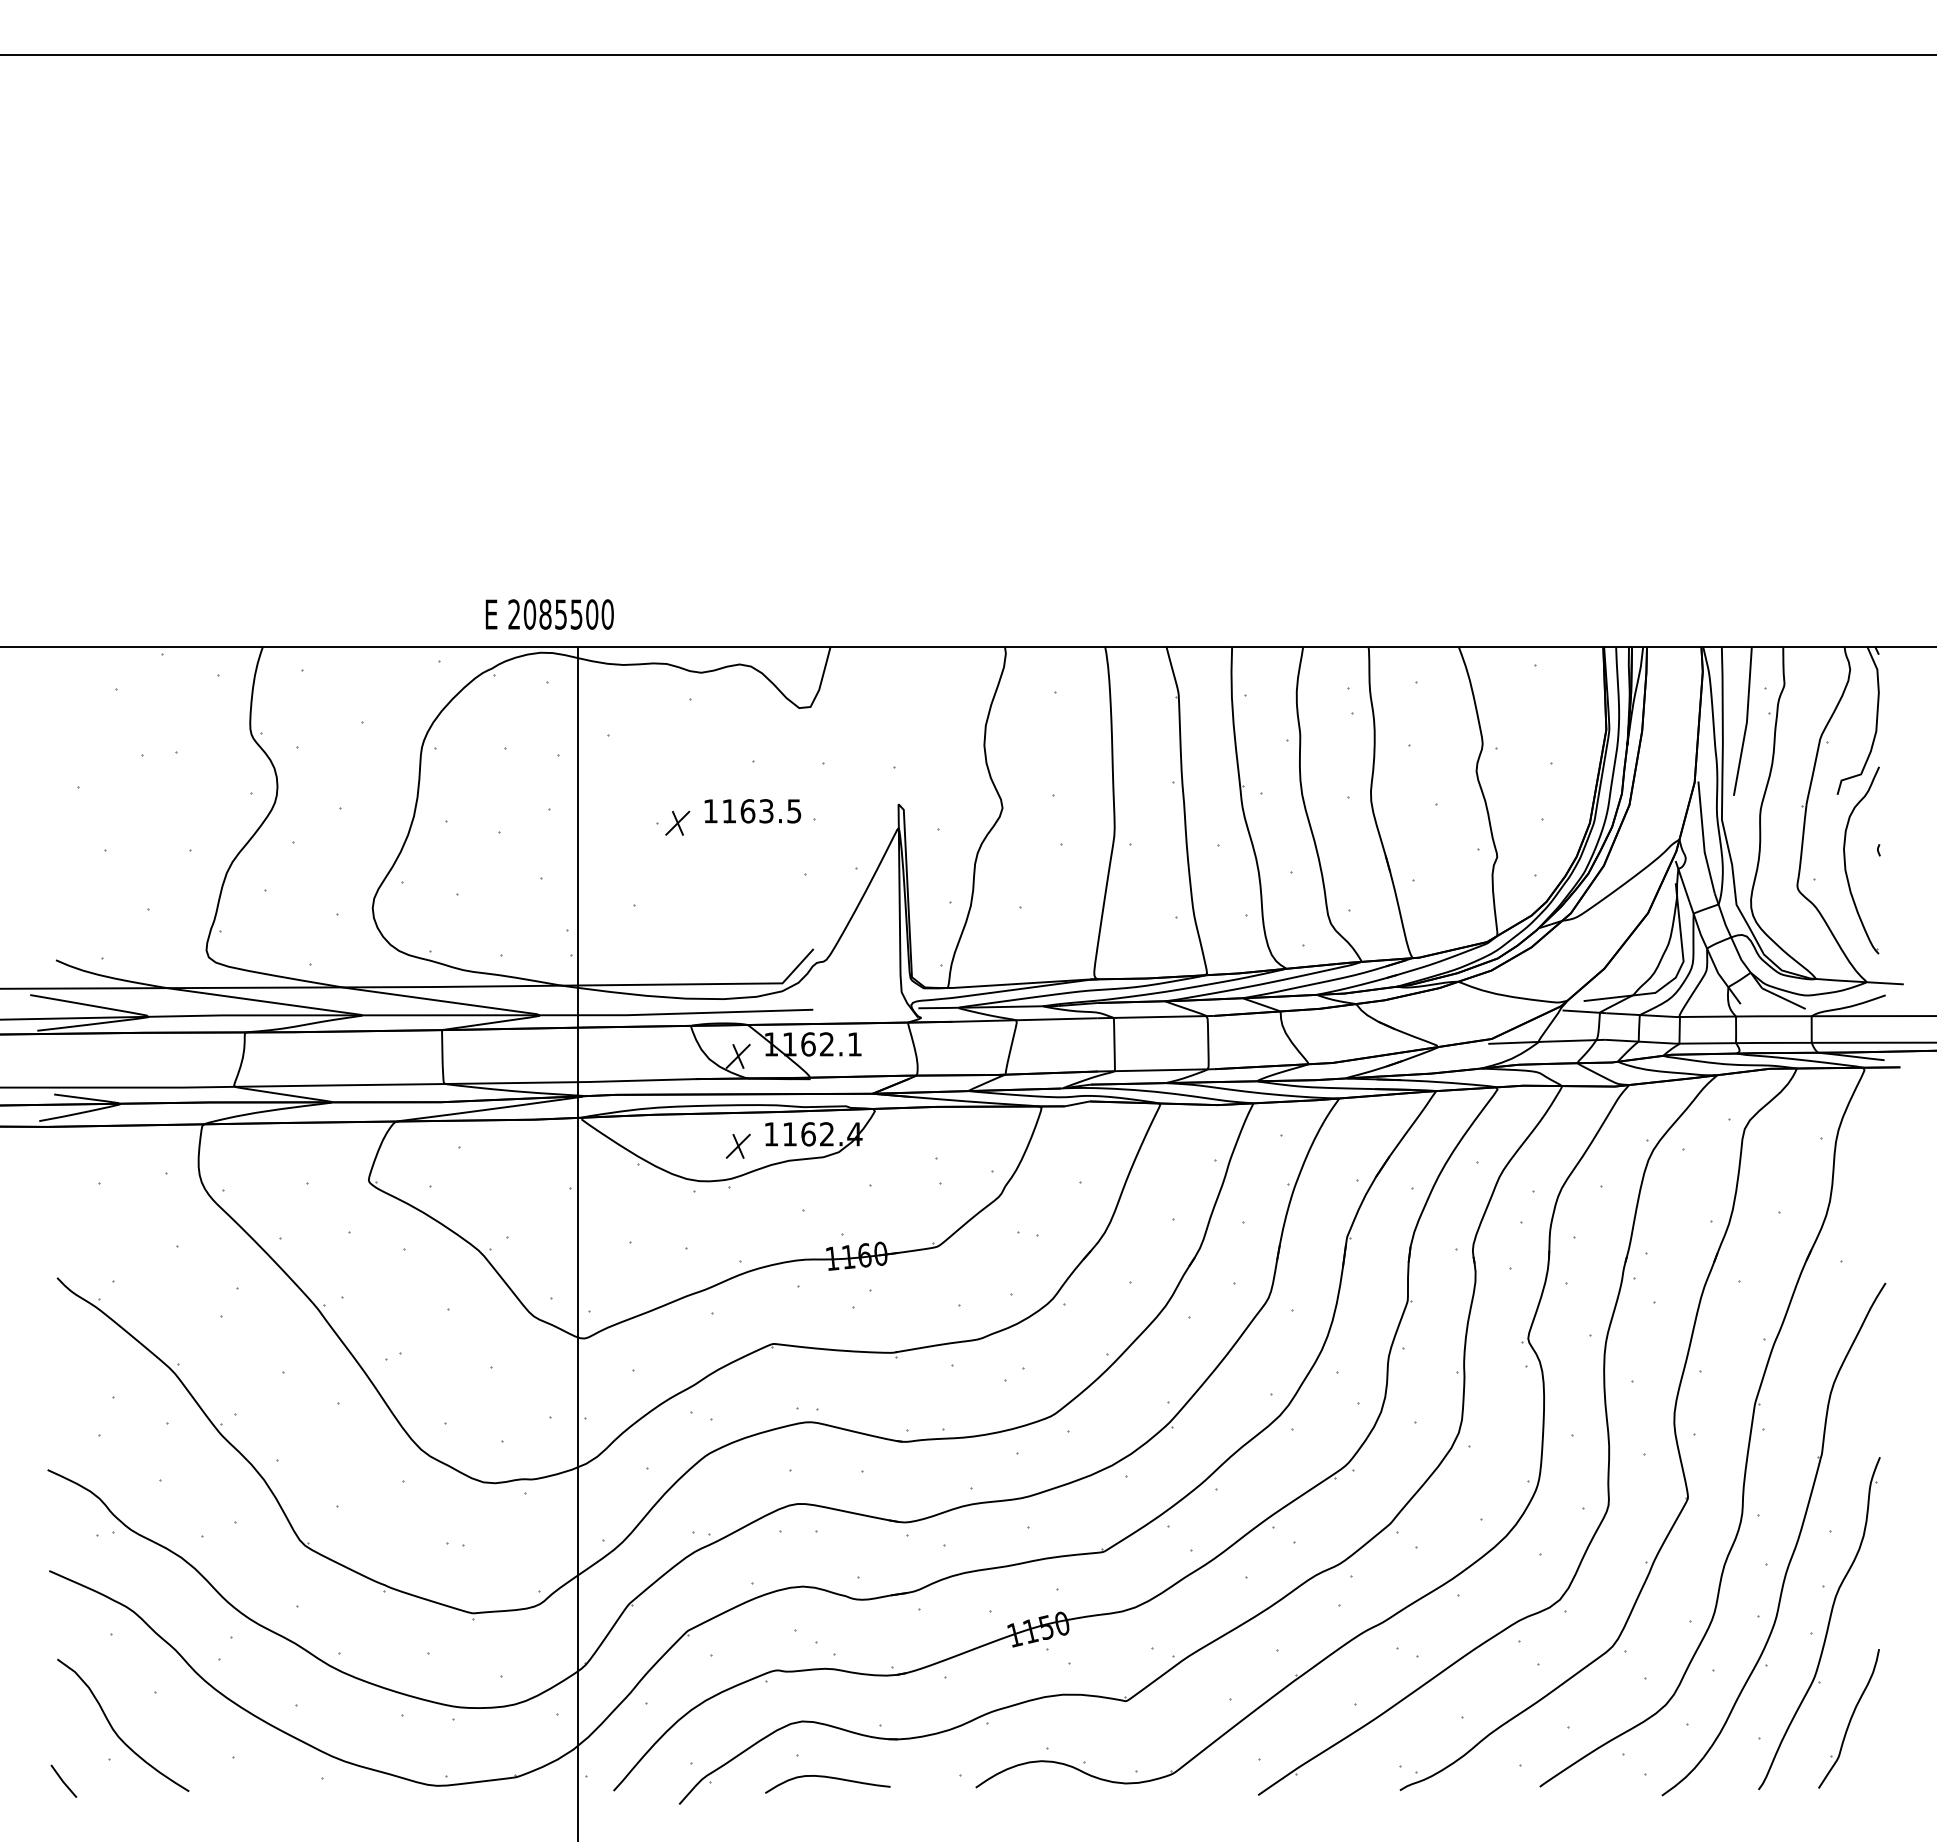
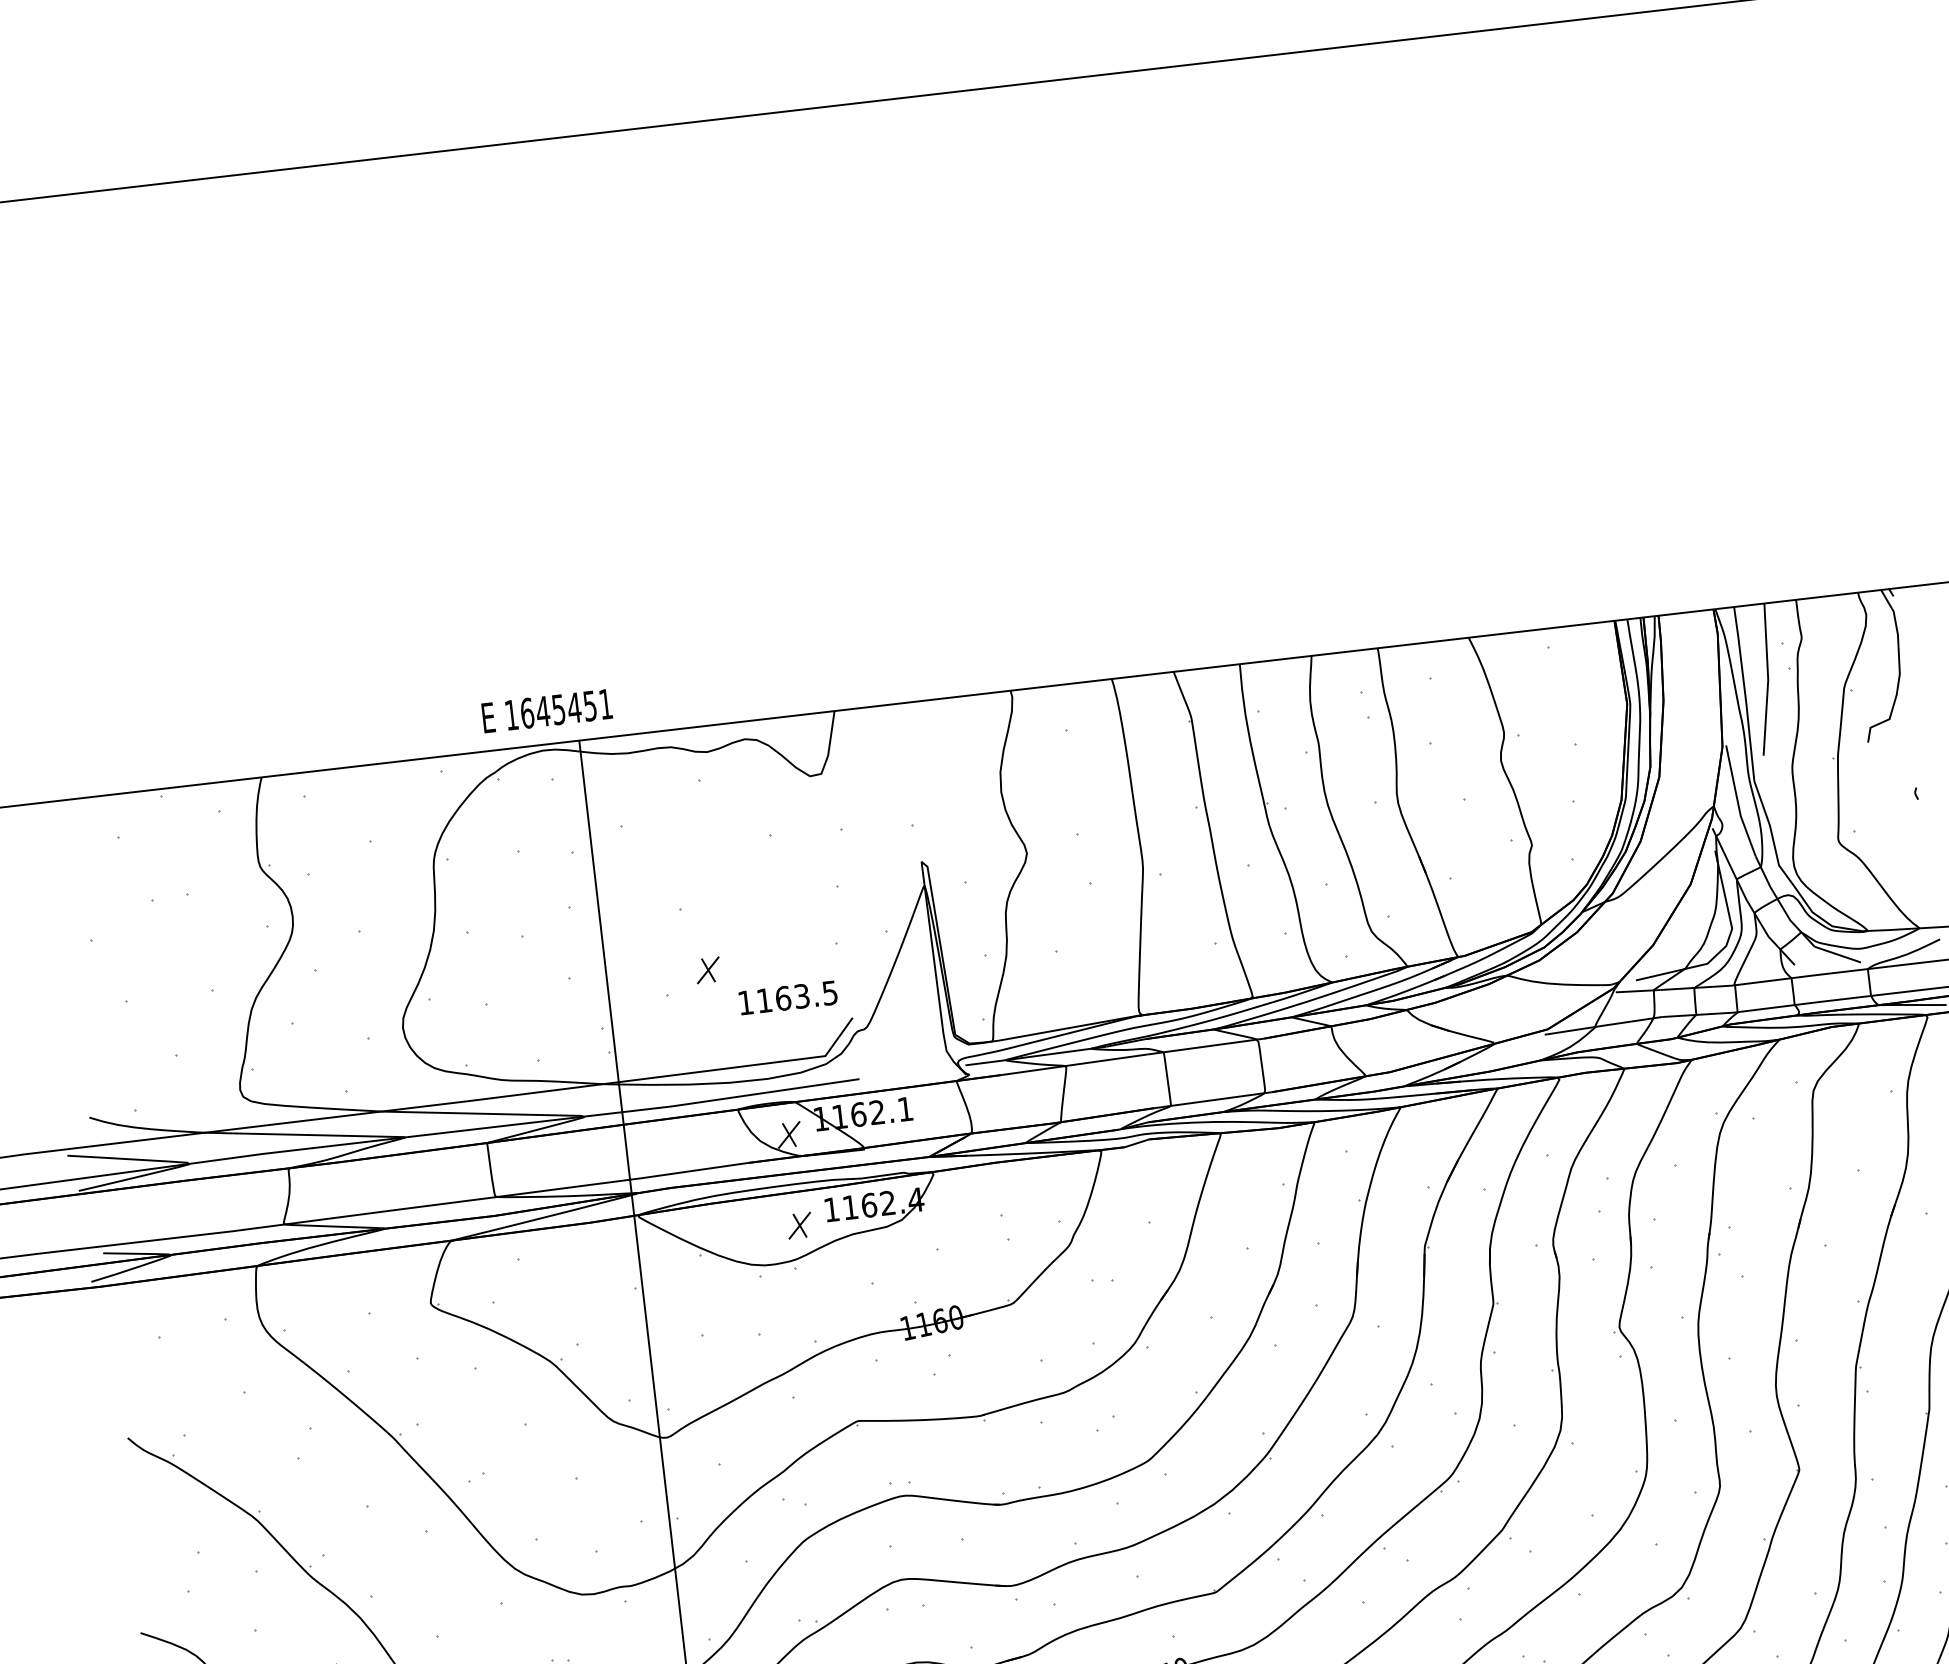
text: (560, 614) -> (558, 709), 2085500 -> 1645451
part: (752, 811) -> (787, 998), moved
part: (677, 822) -> (707, 969), moved
part: (1845, 860) -> (1883, 807), removed

